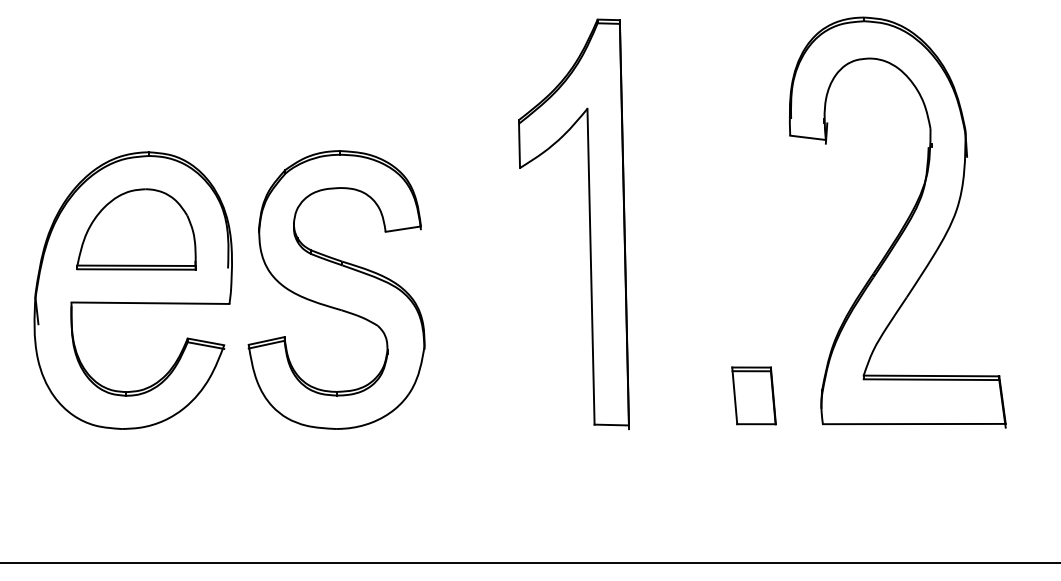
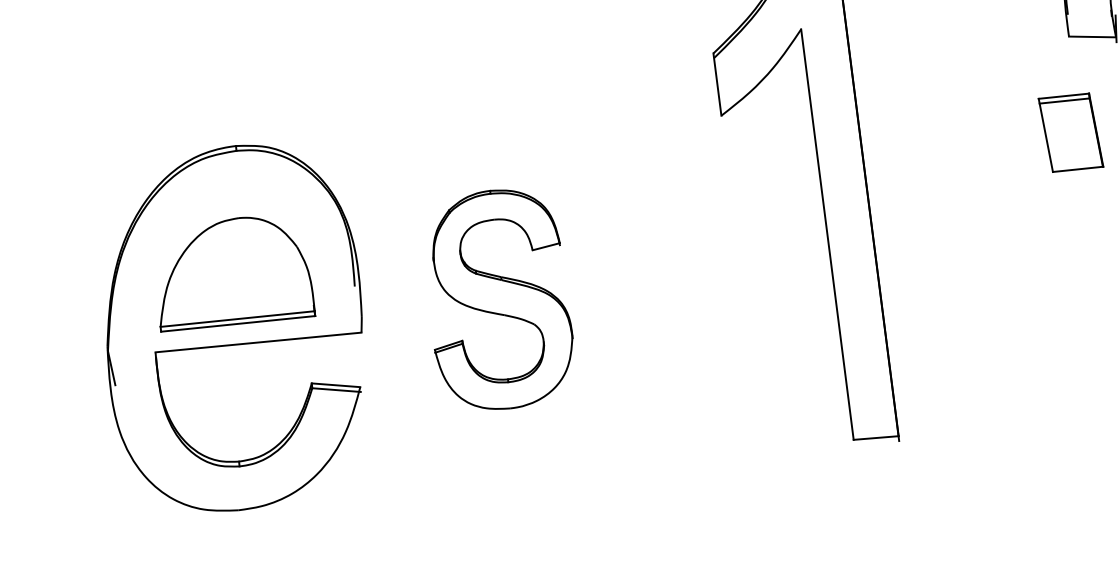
part: (136, 229) -> (232, 271), moved
part: (336, 289) -> (498, 299), size x0.6
part: (753, 395) -> (1070, 132), moved

